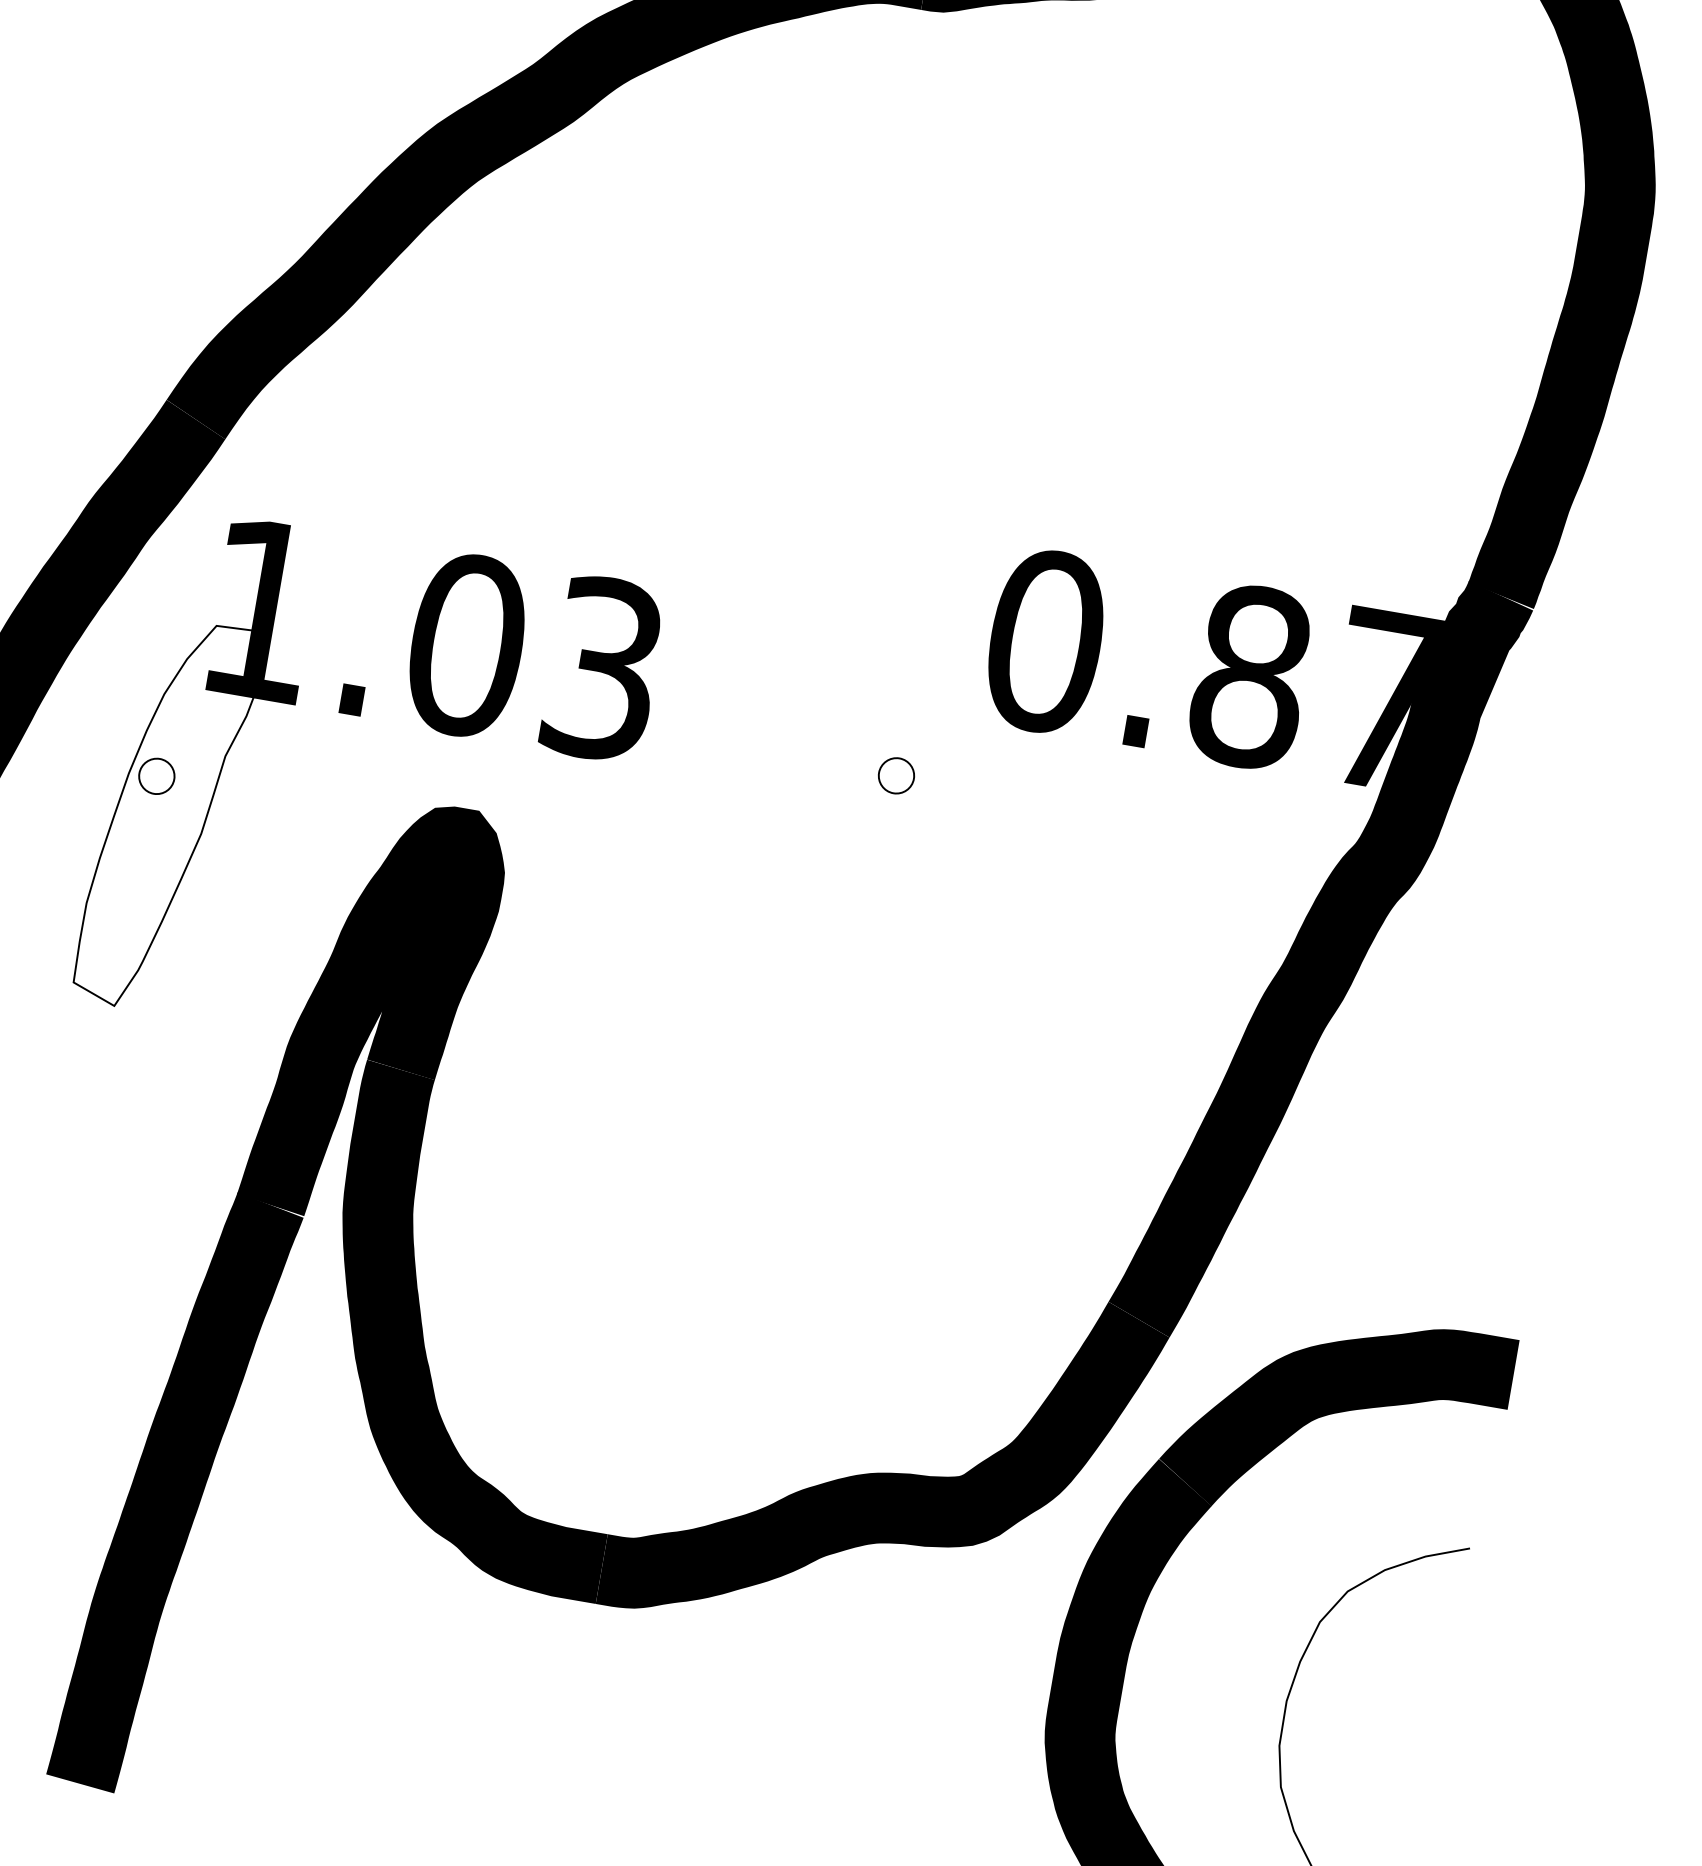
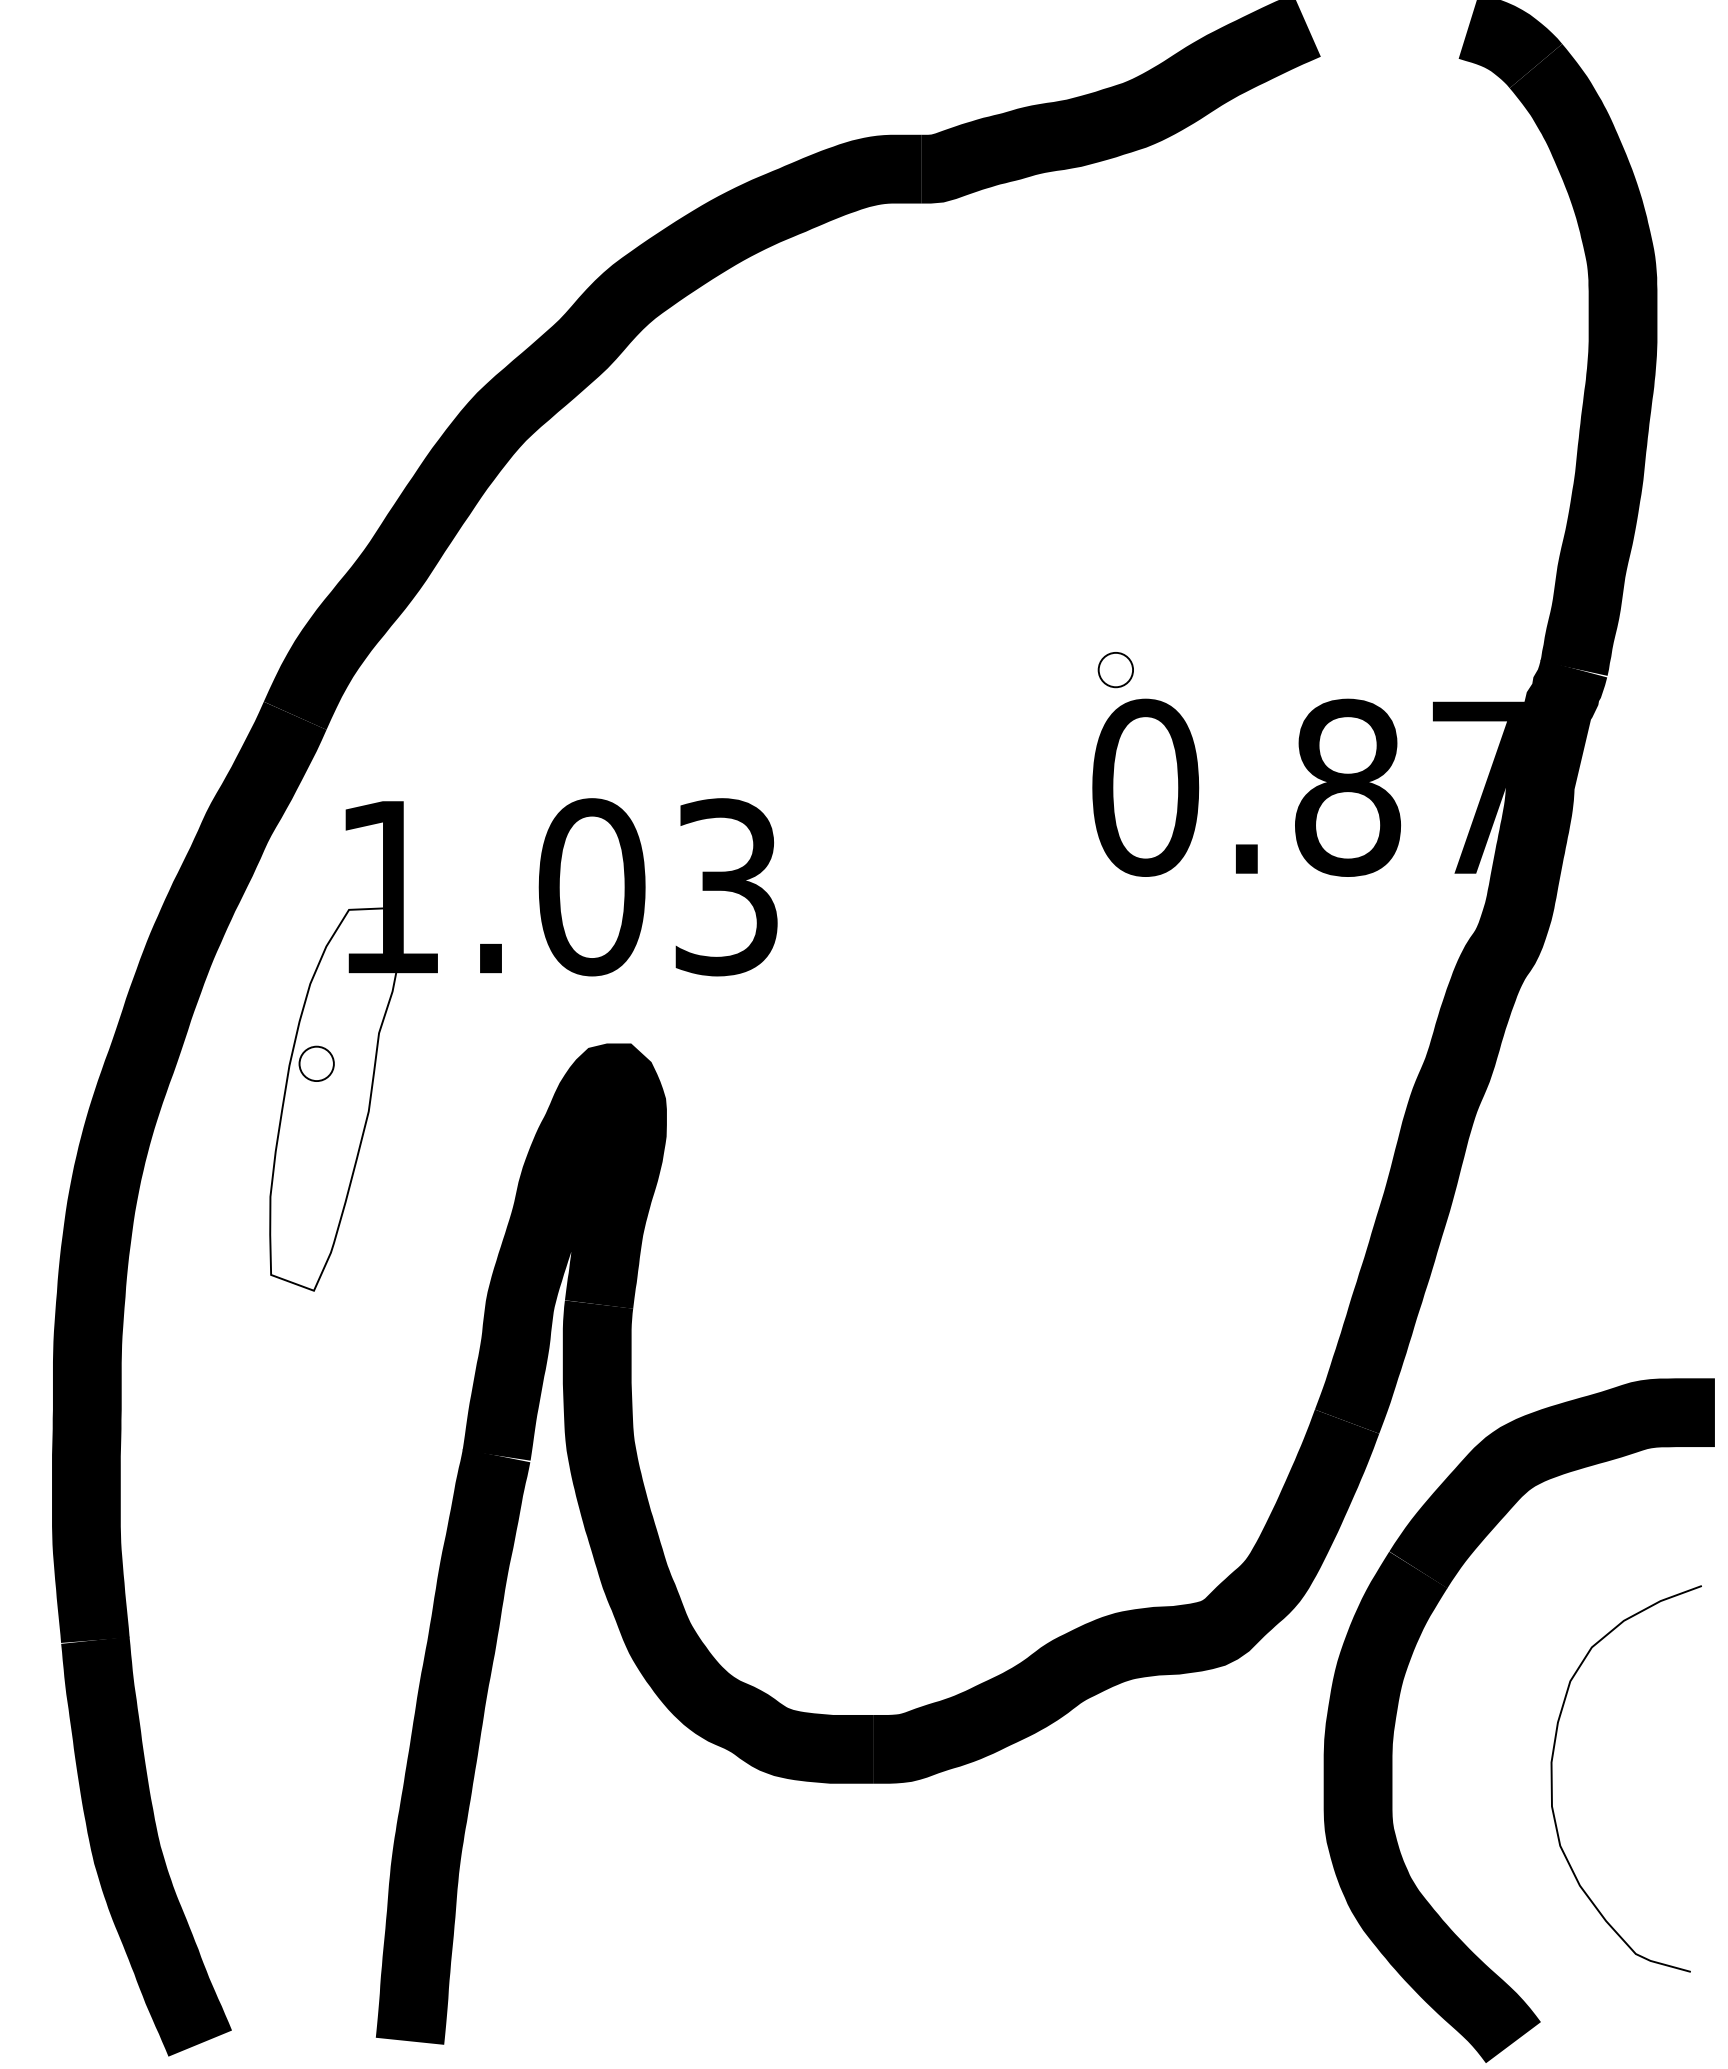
part: (896, 776) -> (1115, 670), moved

